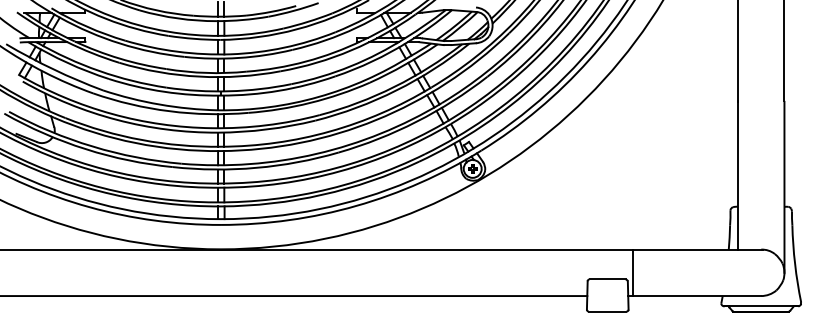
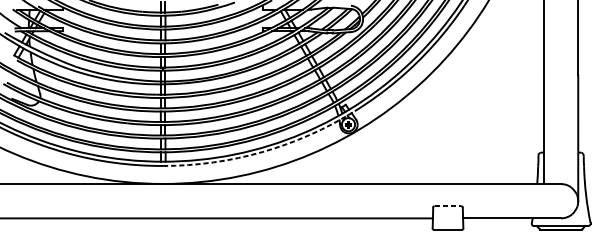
arc: (356, 205) -> (262, 151), solid -> dashed
line: (633, 272) -> (466, 201), removed
line: (608, 279) -> (448, 206), solid -> dashed

